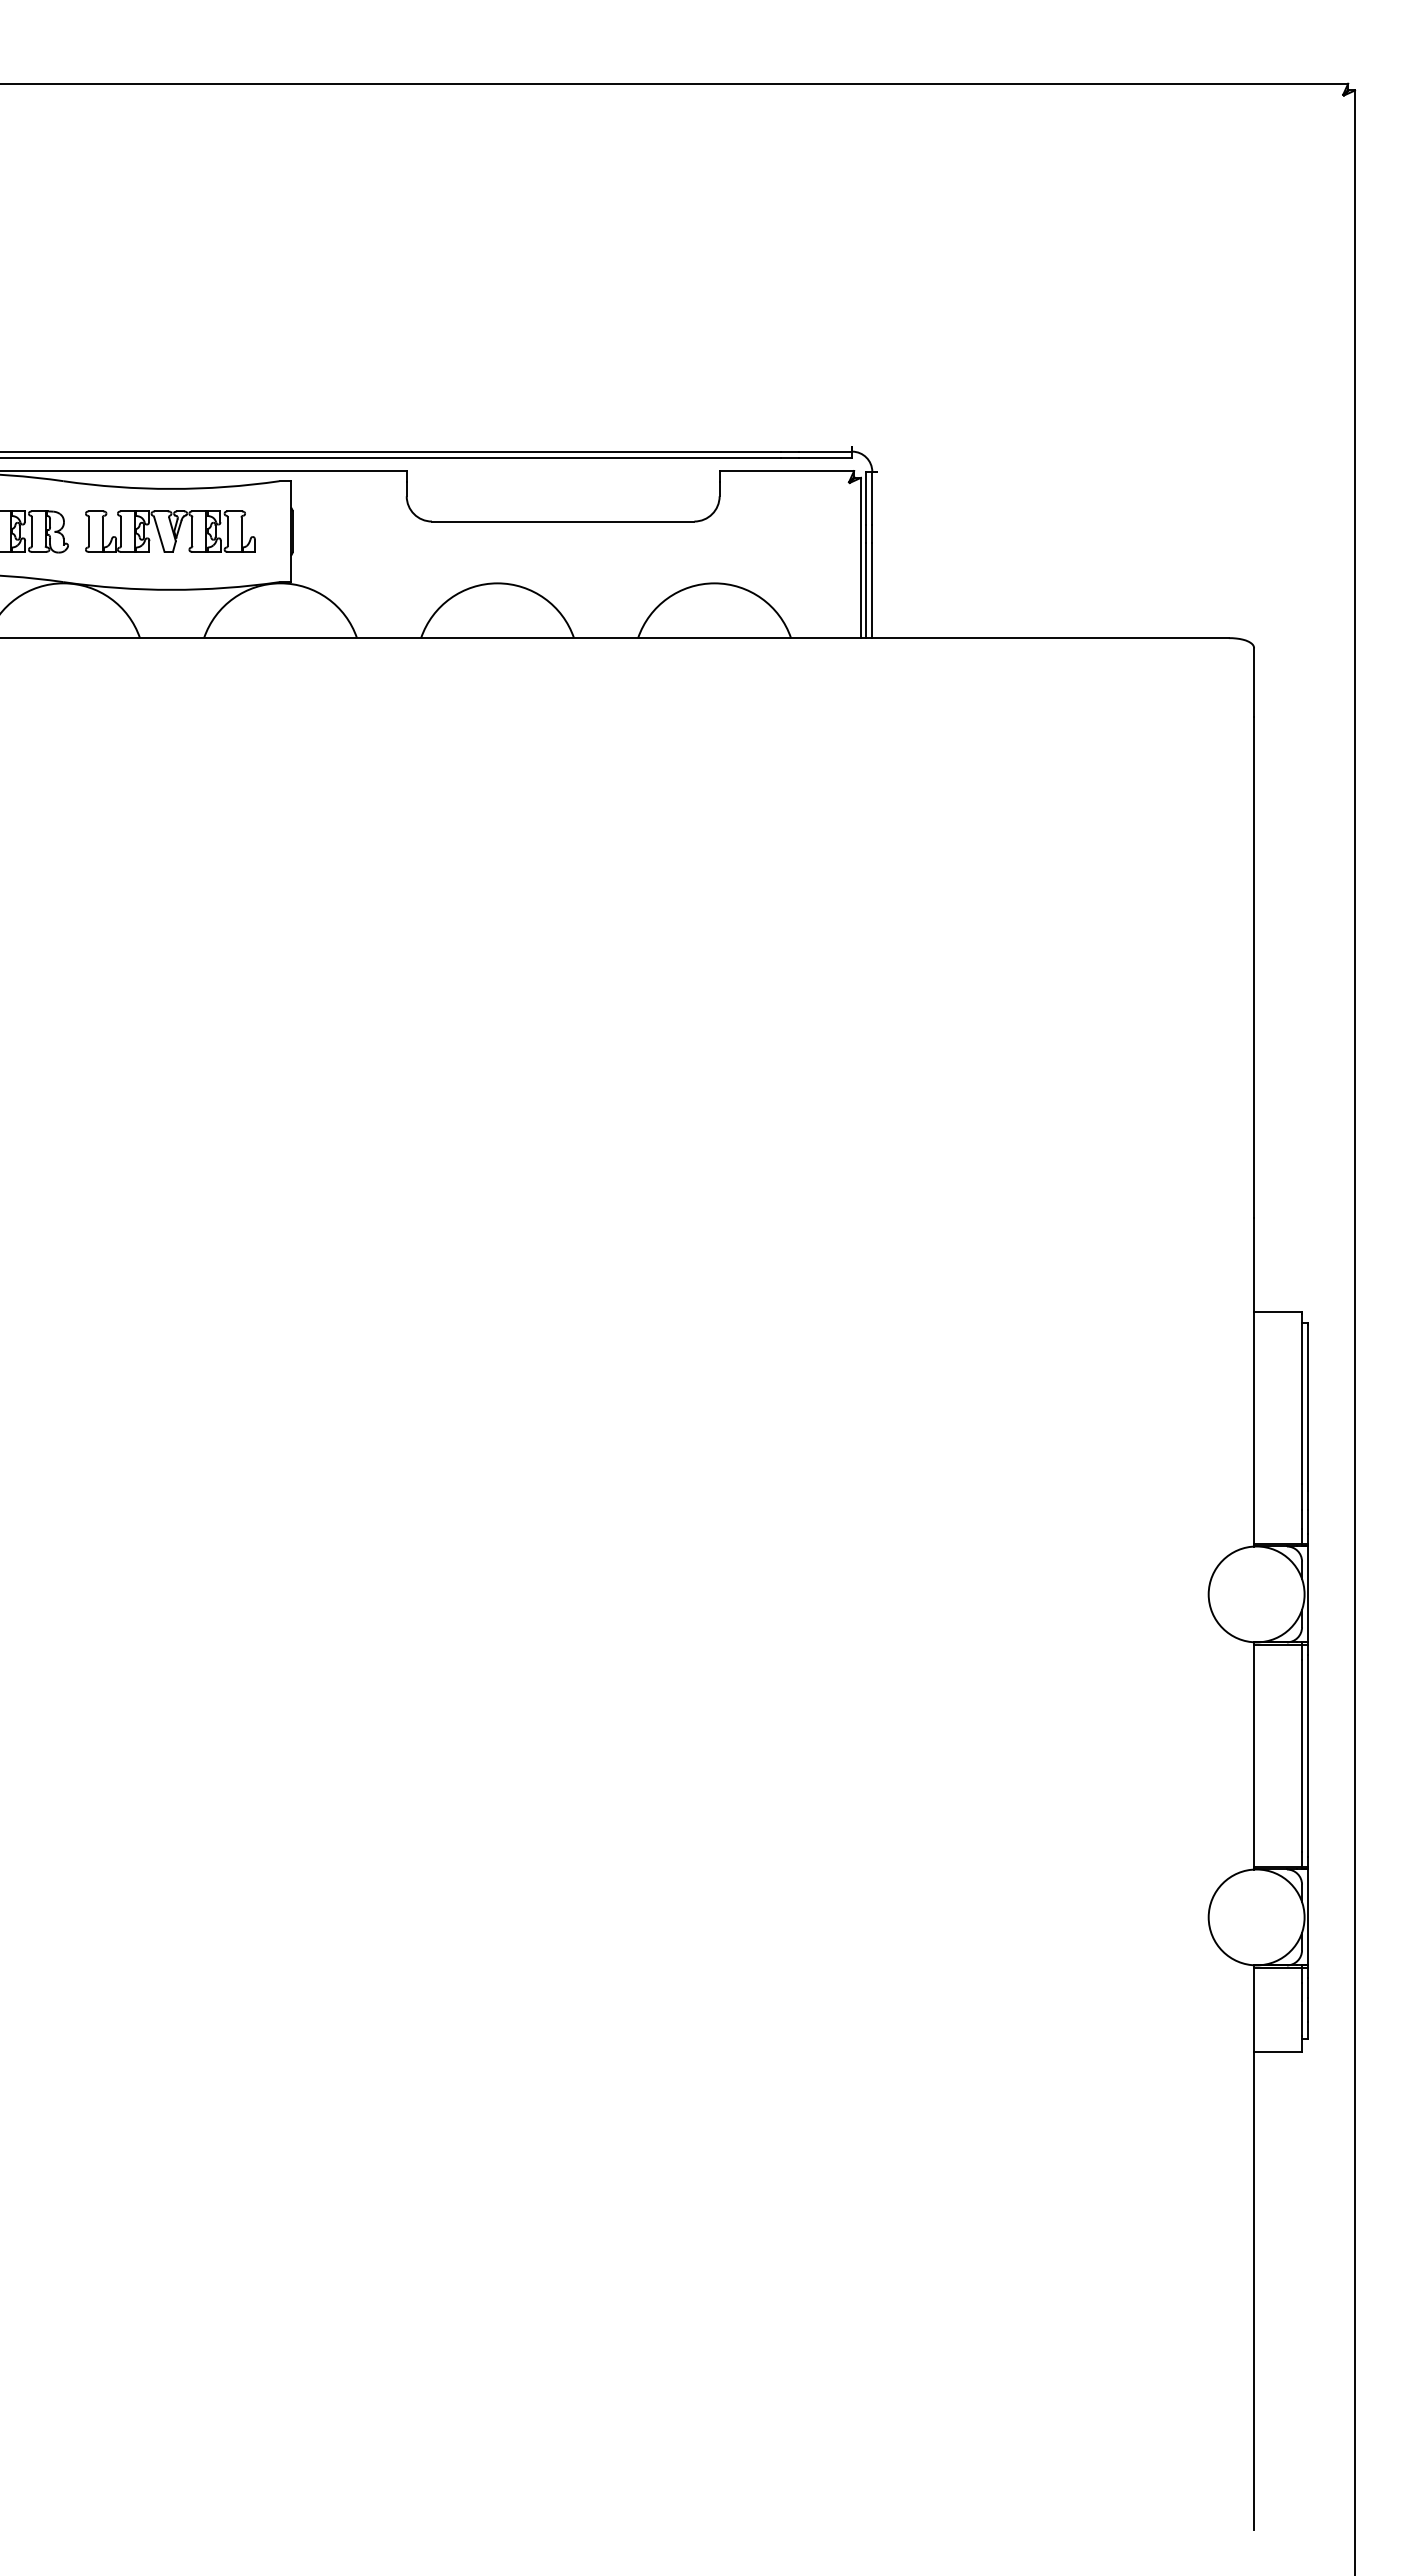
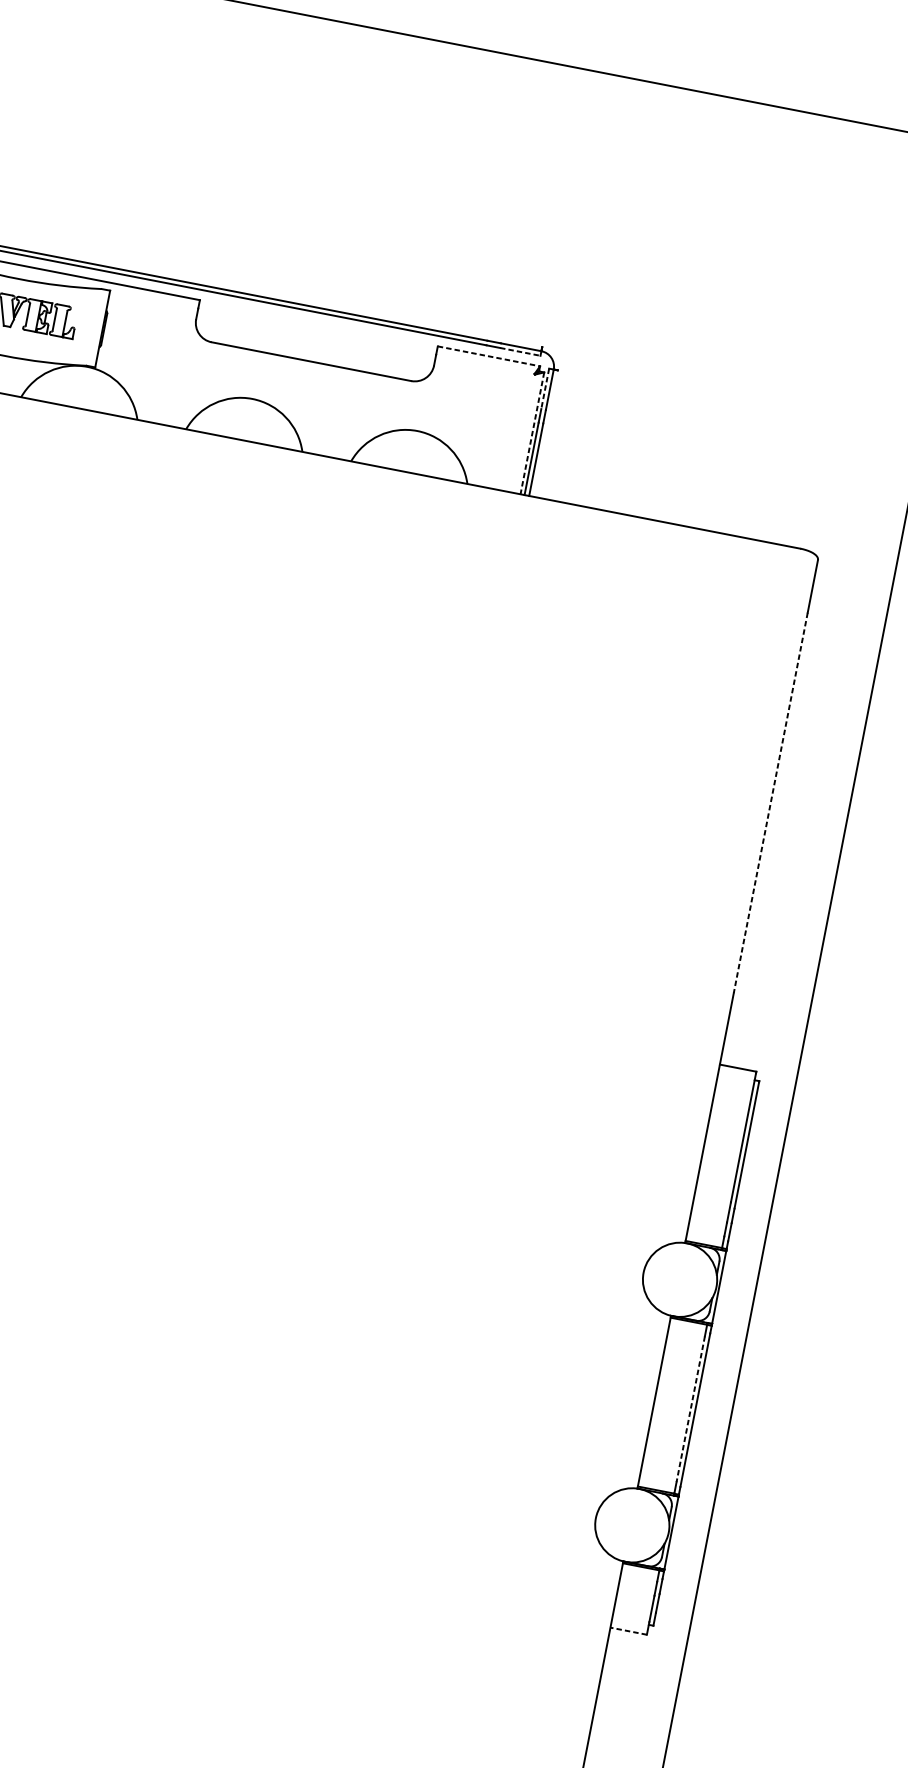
line: (825, 457) -> (520, 351), solid -> dashed
line: (787, 471) -> (489, 356), solid -> dashed
line: (866, 498) -> (545, 388), solid -> dashed
line: (860, 558) -> (531, 433), solid -> dashed
line: (1254, 968) -> (770, 803), solid -> dashed
line: (1302, 1755) -> (691, 1409), solid -> dashed
line: (1278, 2052) -> (628, 1631), solid -> dashed

